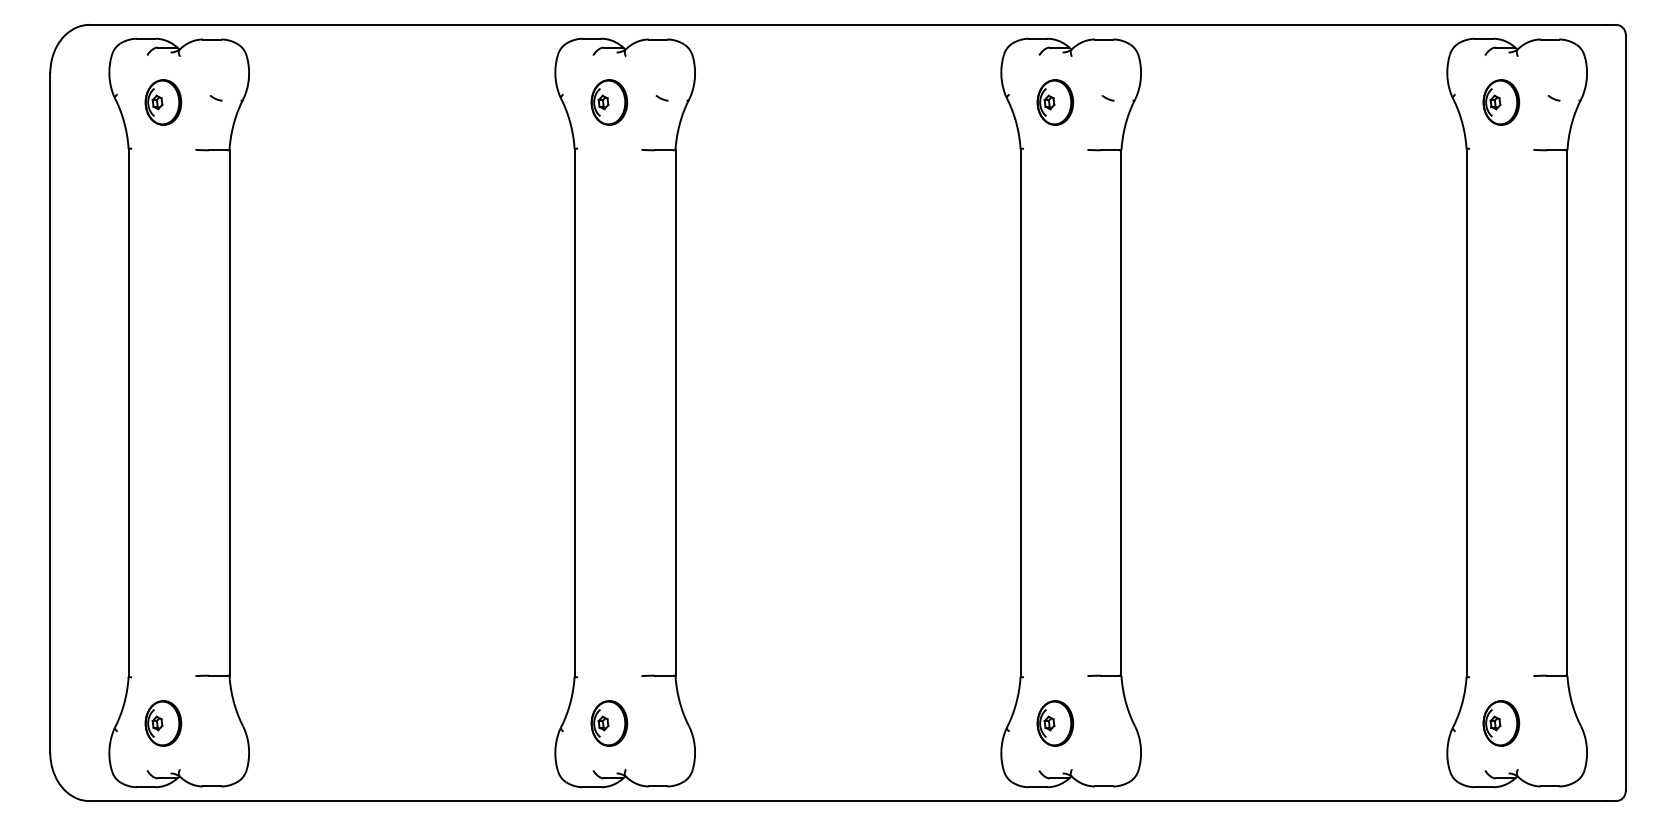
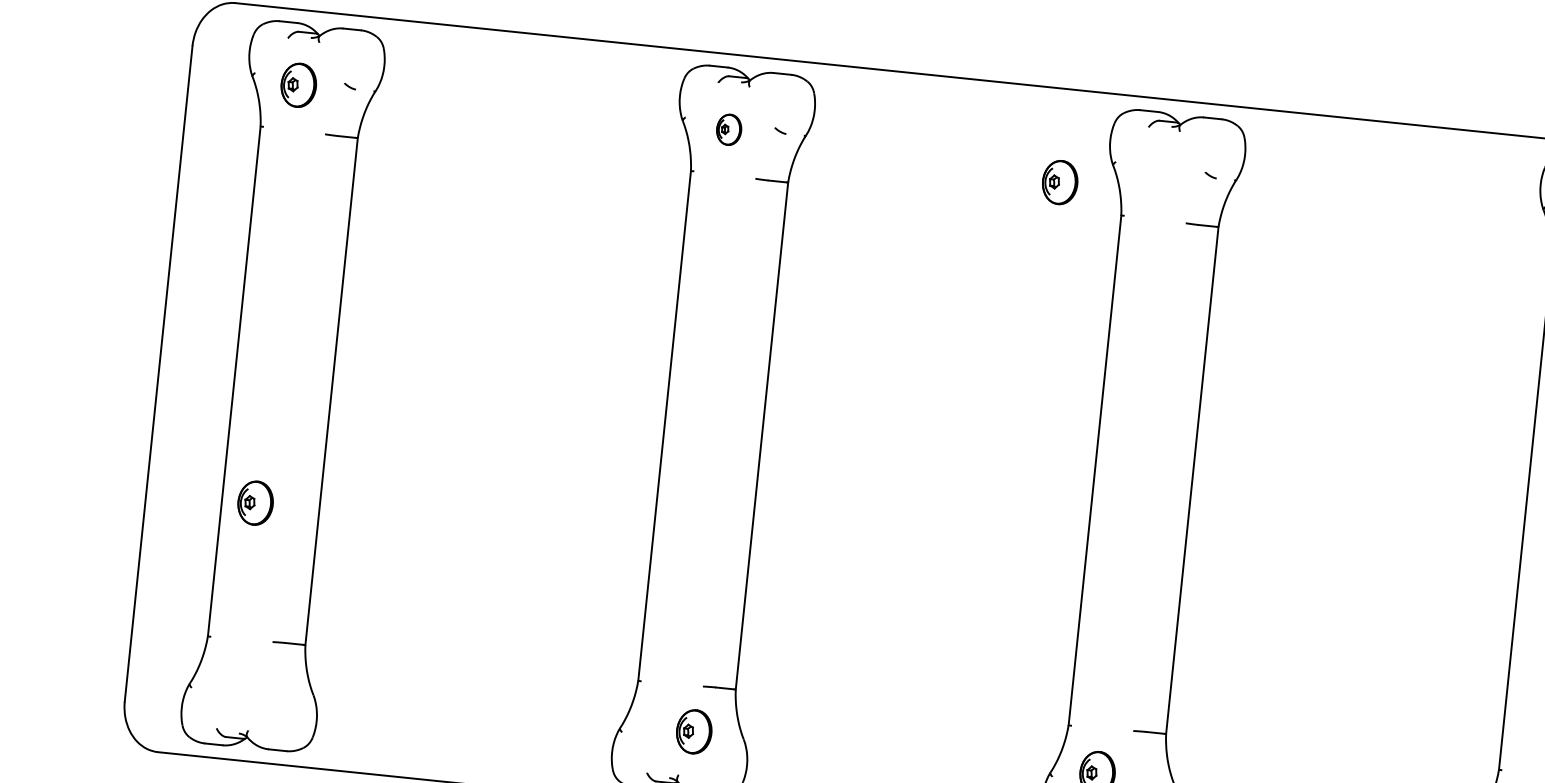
part: (609, 102) -> (729, 129), size x0.7
part: (1055, 102) -> (1060, 182), moved
part: (163, 723) -> (255, 503), moved
part: (609, 723) -> (694, 731), moved

